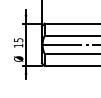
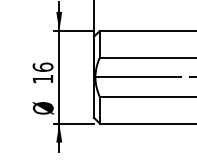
text: (18, 40) -> (42, 67), 15 -> 16

